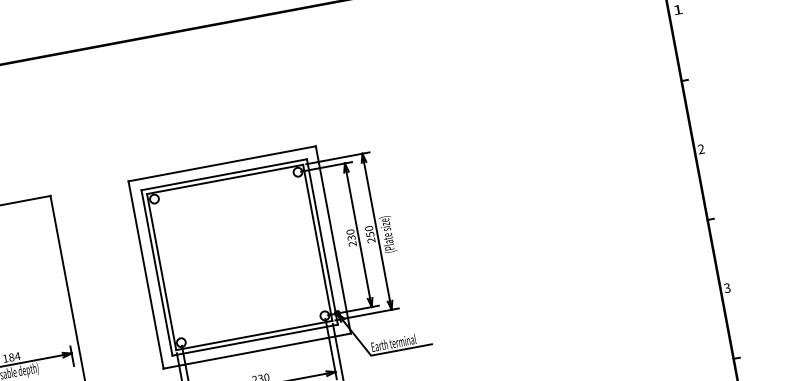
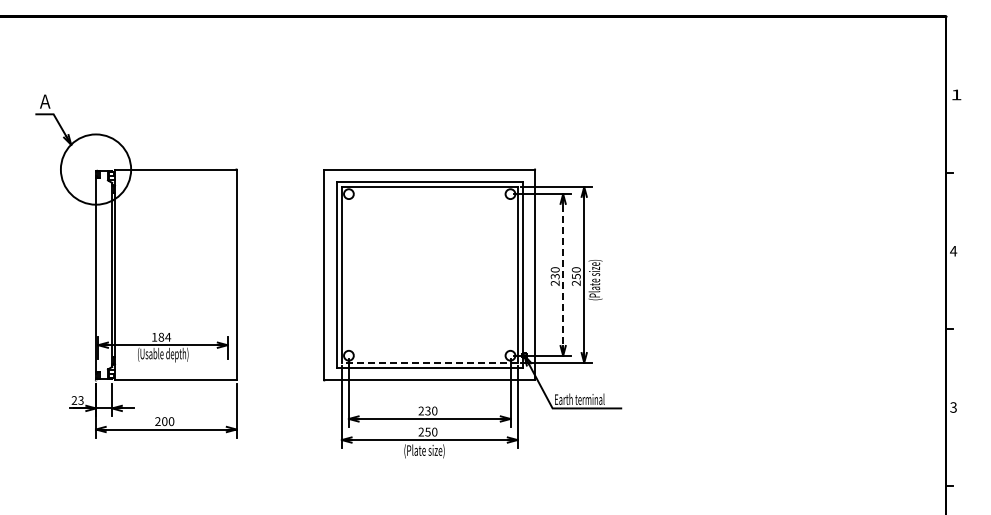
text: (701, 148) -> (953, 250), 2 -> 4
line: (358, 234) -> (563, 274), solid -> dashed
line: (254, 335) -> (429, 362), solid -> dashed

